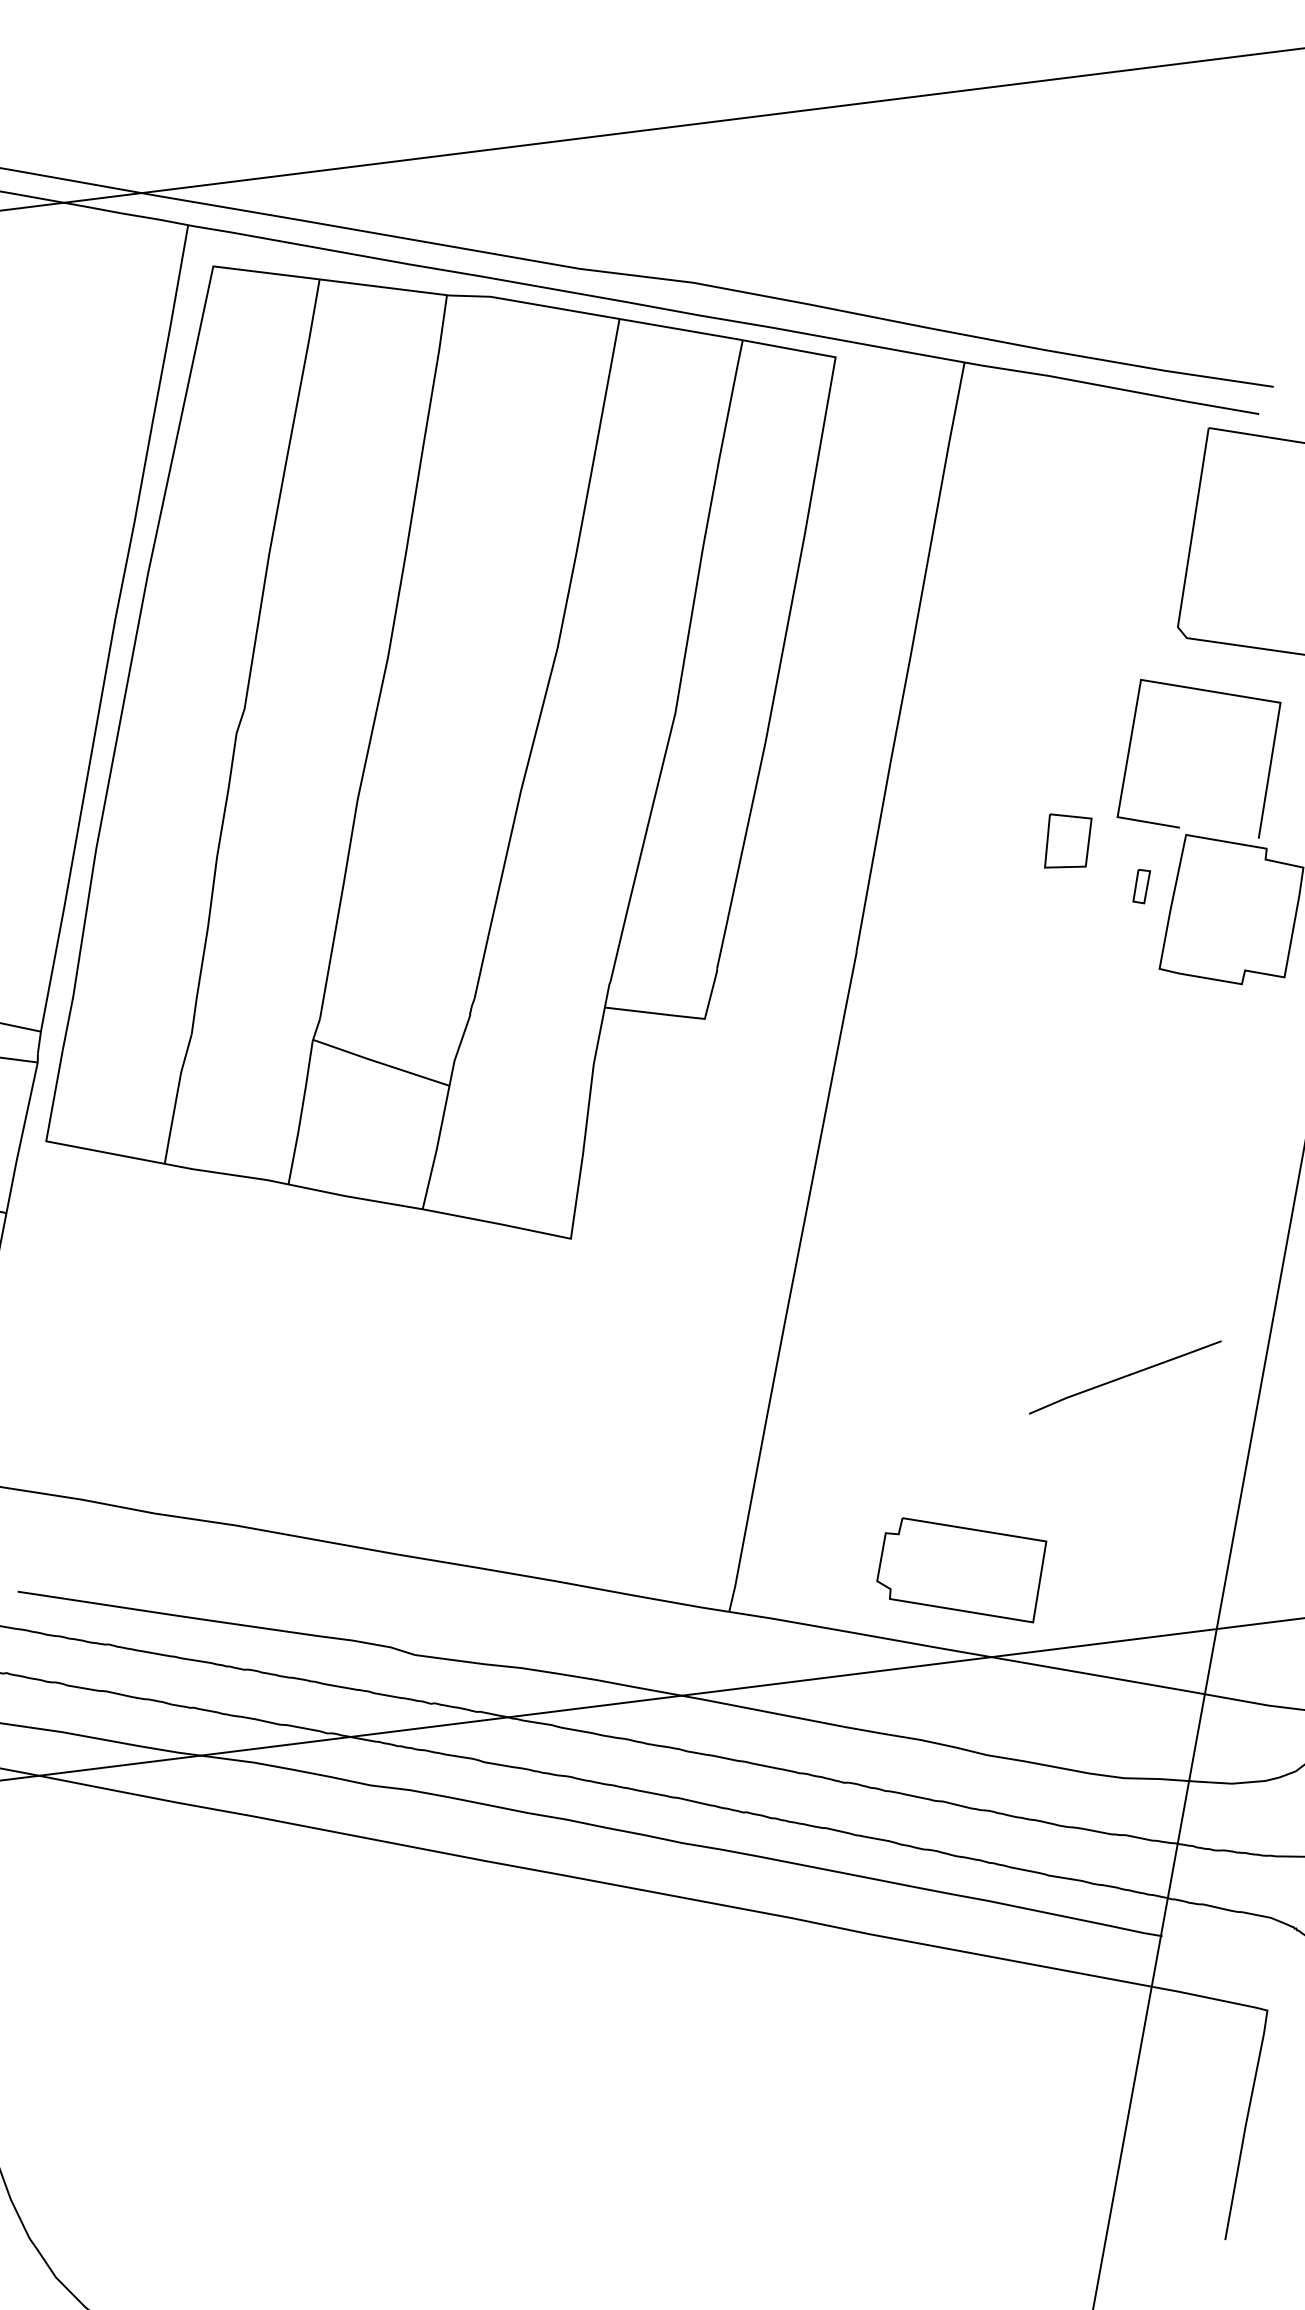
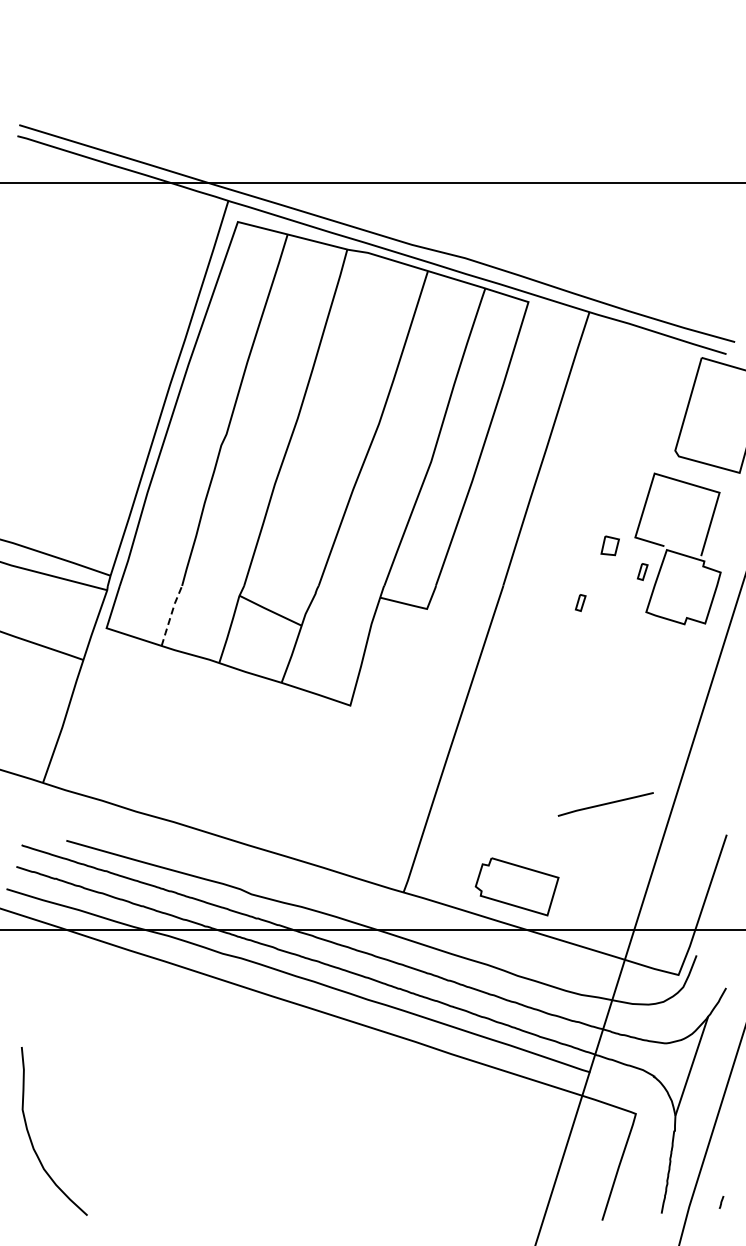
part: (1066, 840) -> (609, 545), size x0.7
part: (1020, 965) -> (580, 602), added
line: (175, 1098) -> (170, 615), solid -> dashed

